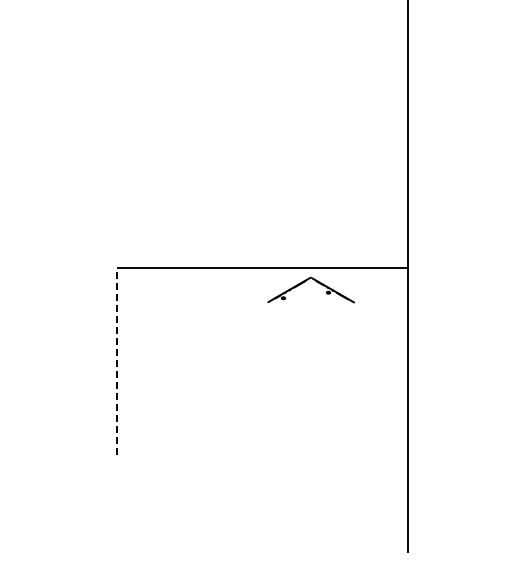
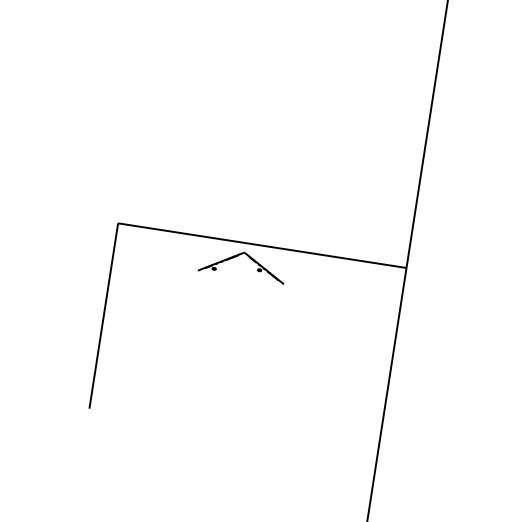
part: (305, 282) -> (238, 256), moved
line: (116, 361) -> (103, 315), dashed -> solid

